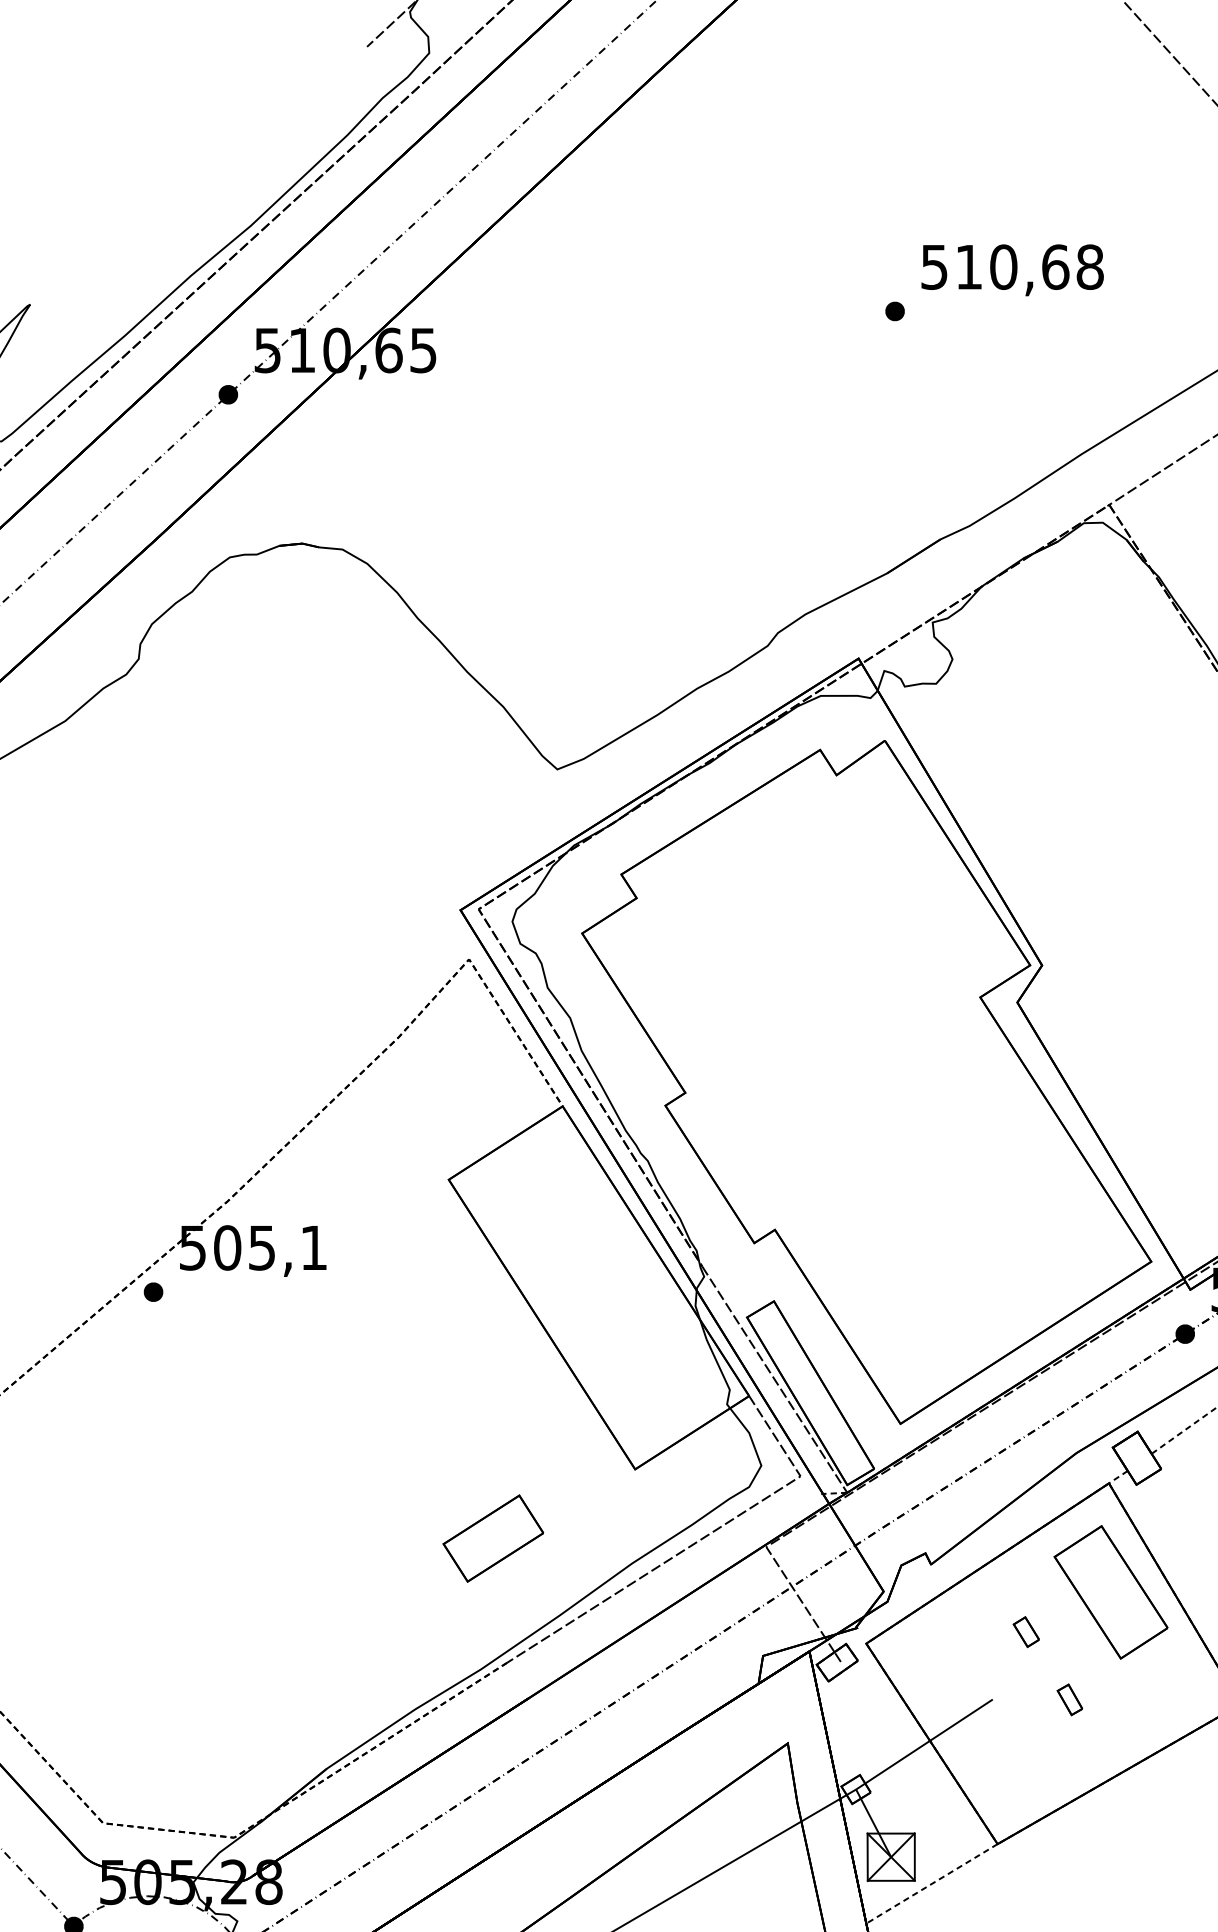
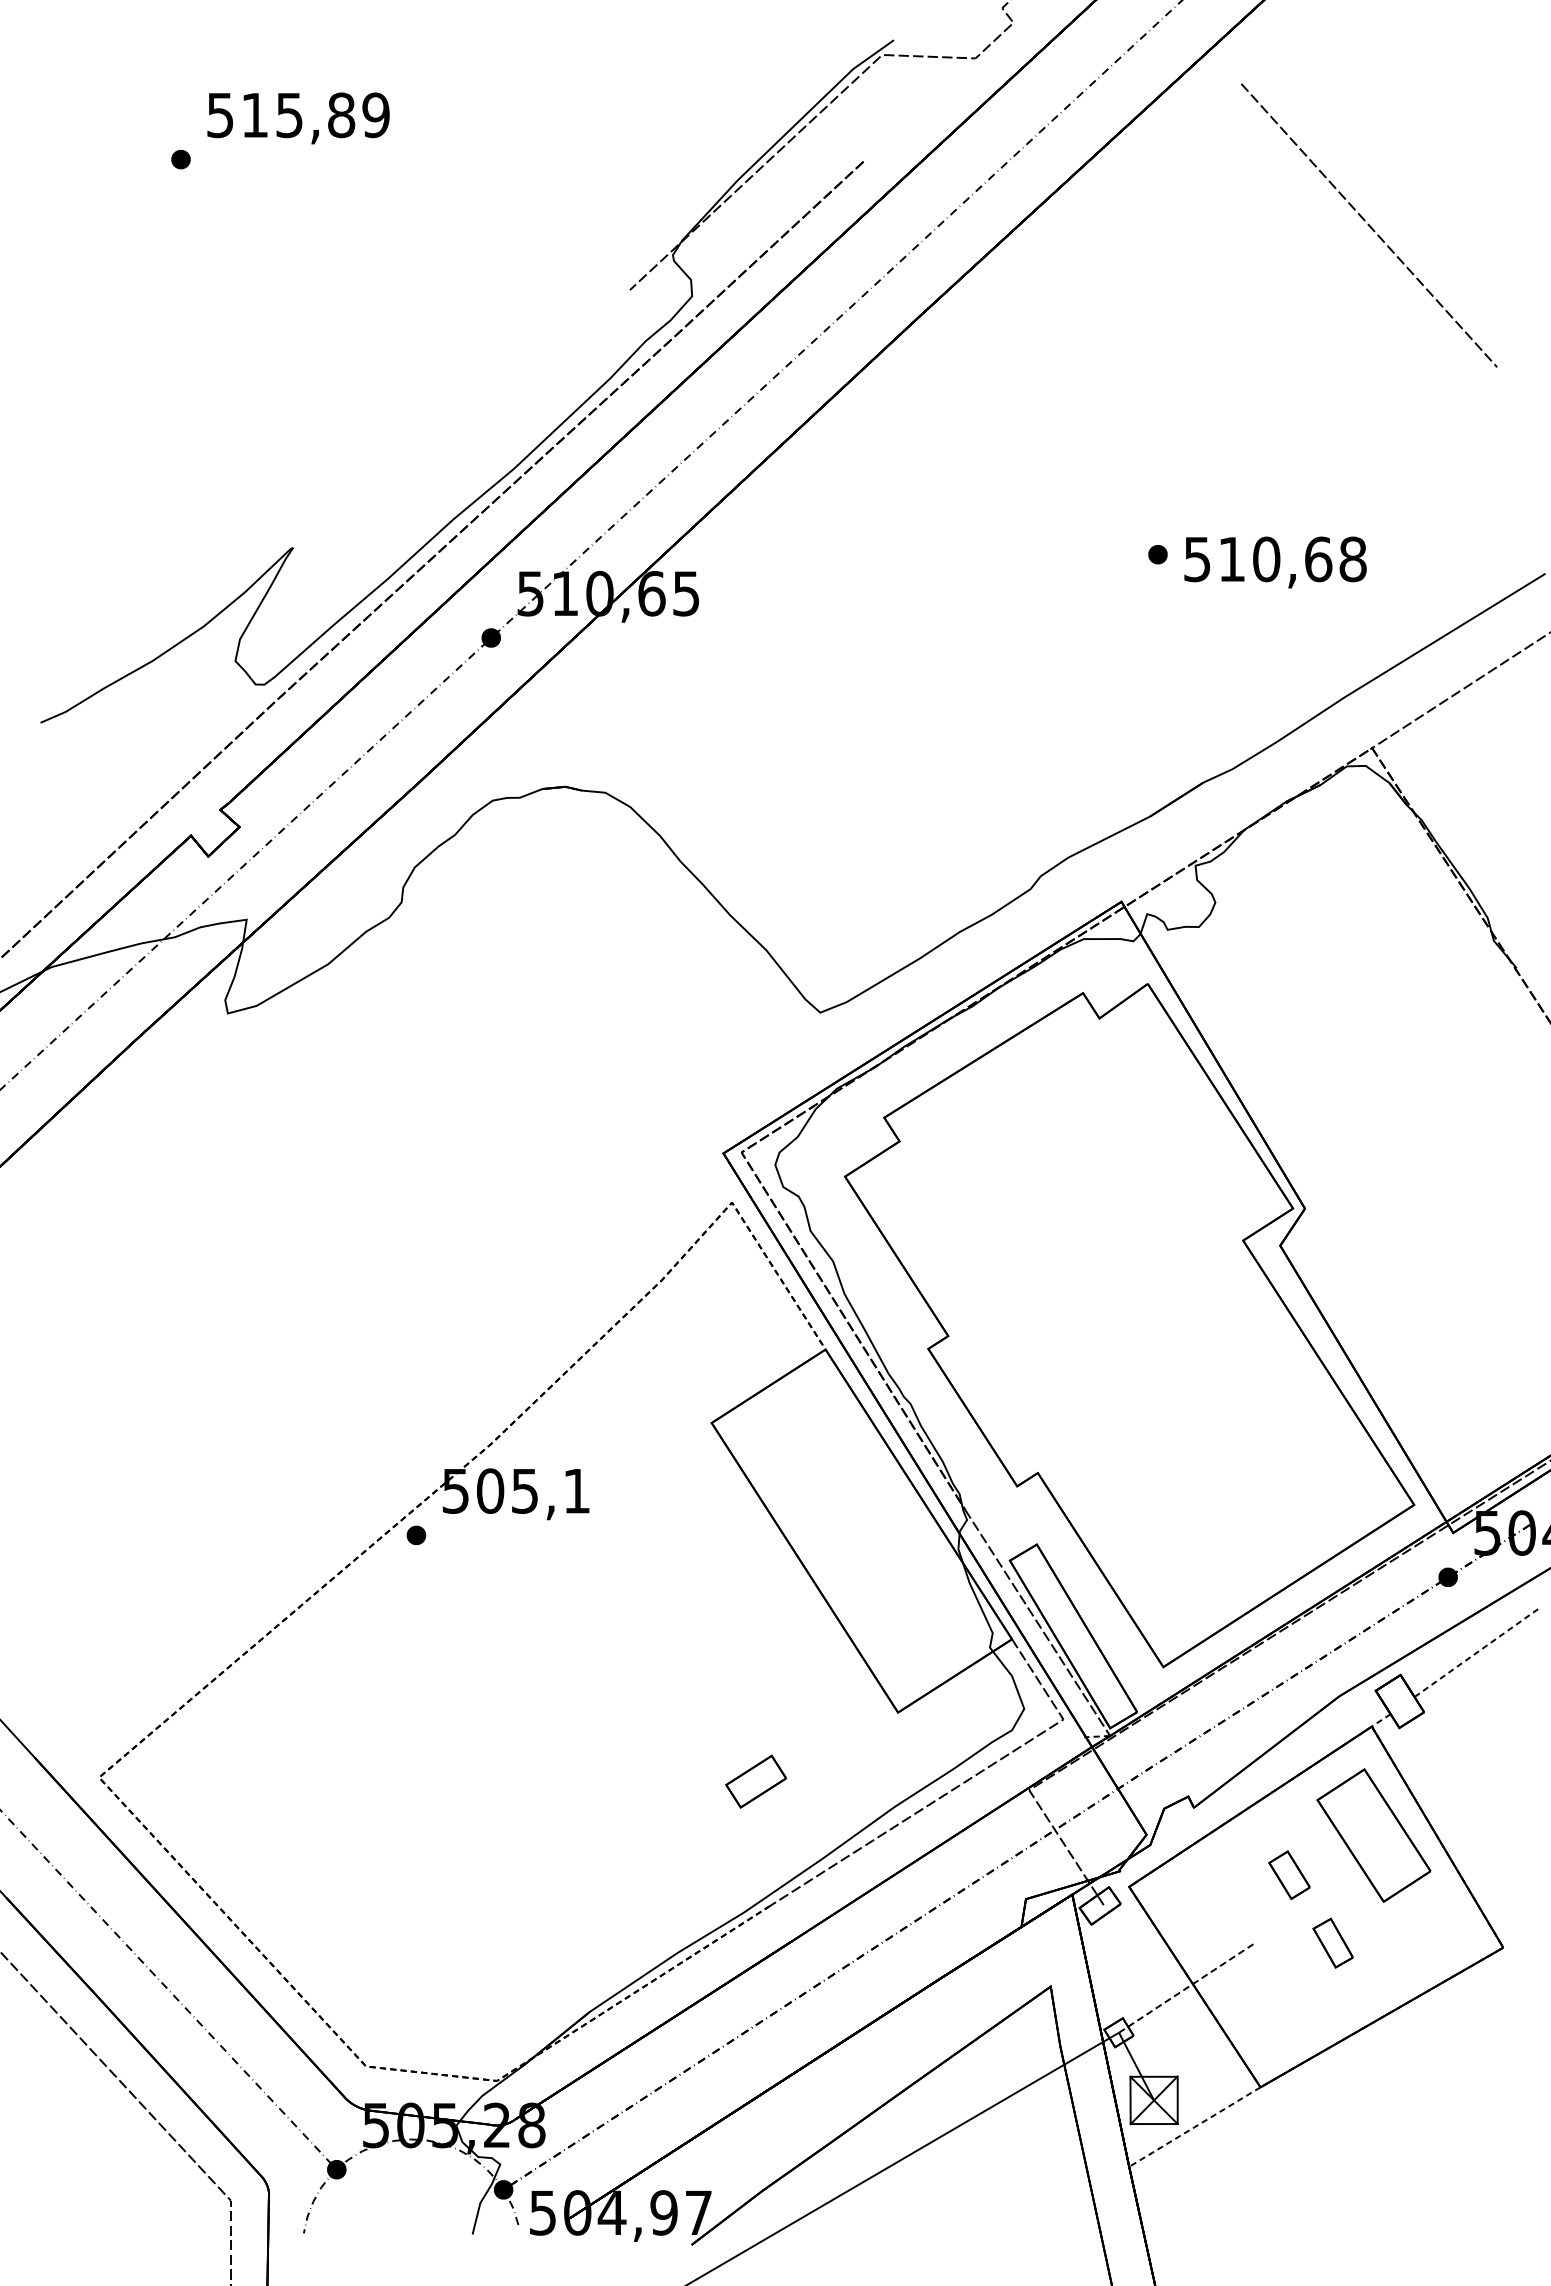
text: (1012, 270) -> (1275, 562), moved
part: (492, 1538) -> (755, 1781), size x0.6
part: (1025, 1632) -> (1288, 1875), size x1.6
part: (1069, 1699) -> (1332, 1942), size x1.6
line: (924, 1744) -> (1187, 1987), solid -> dashed

